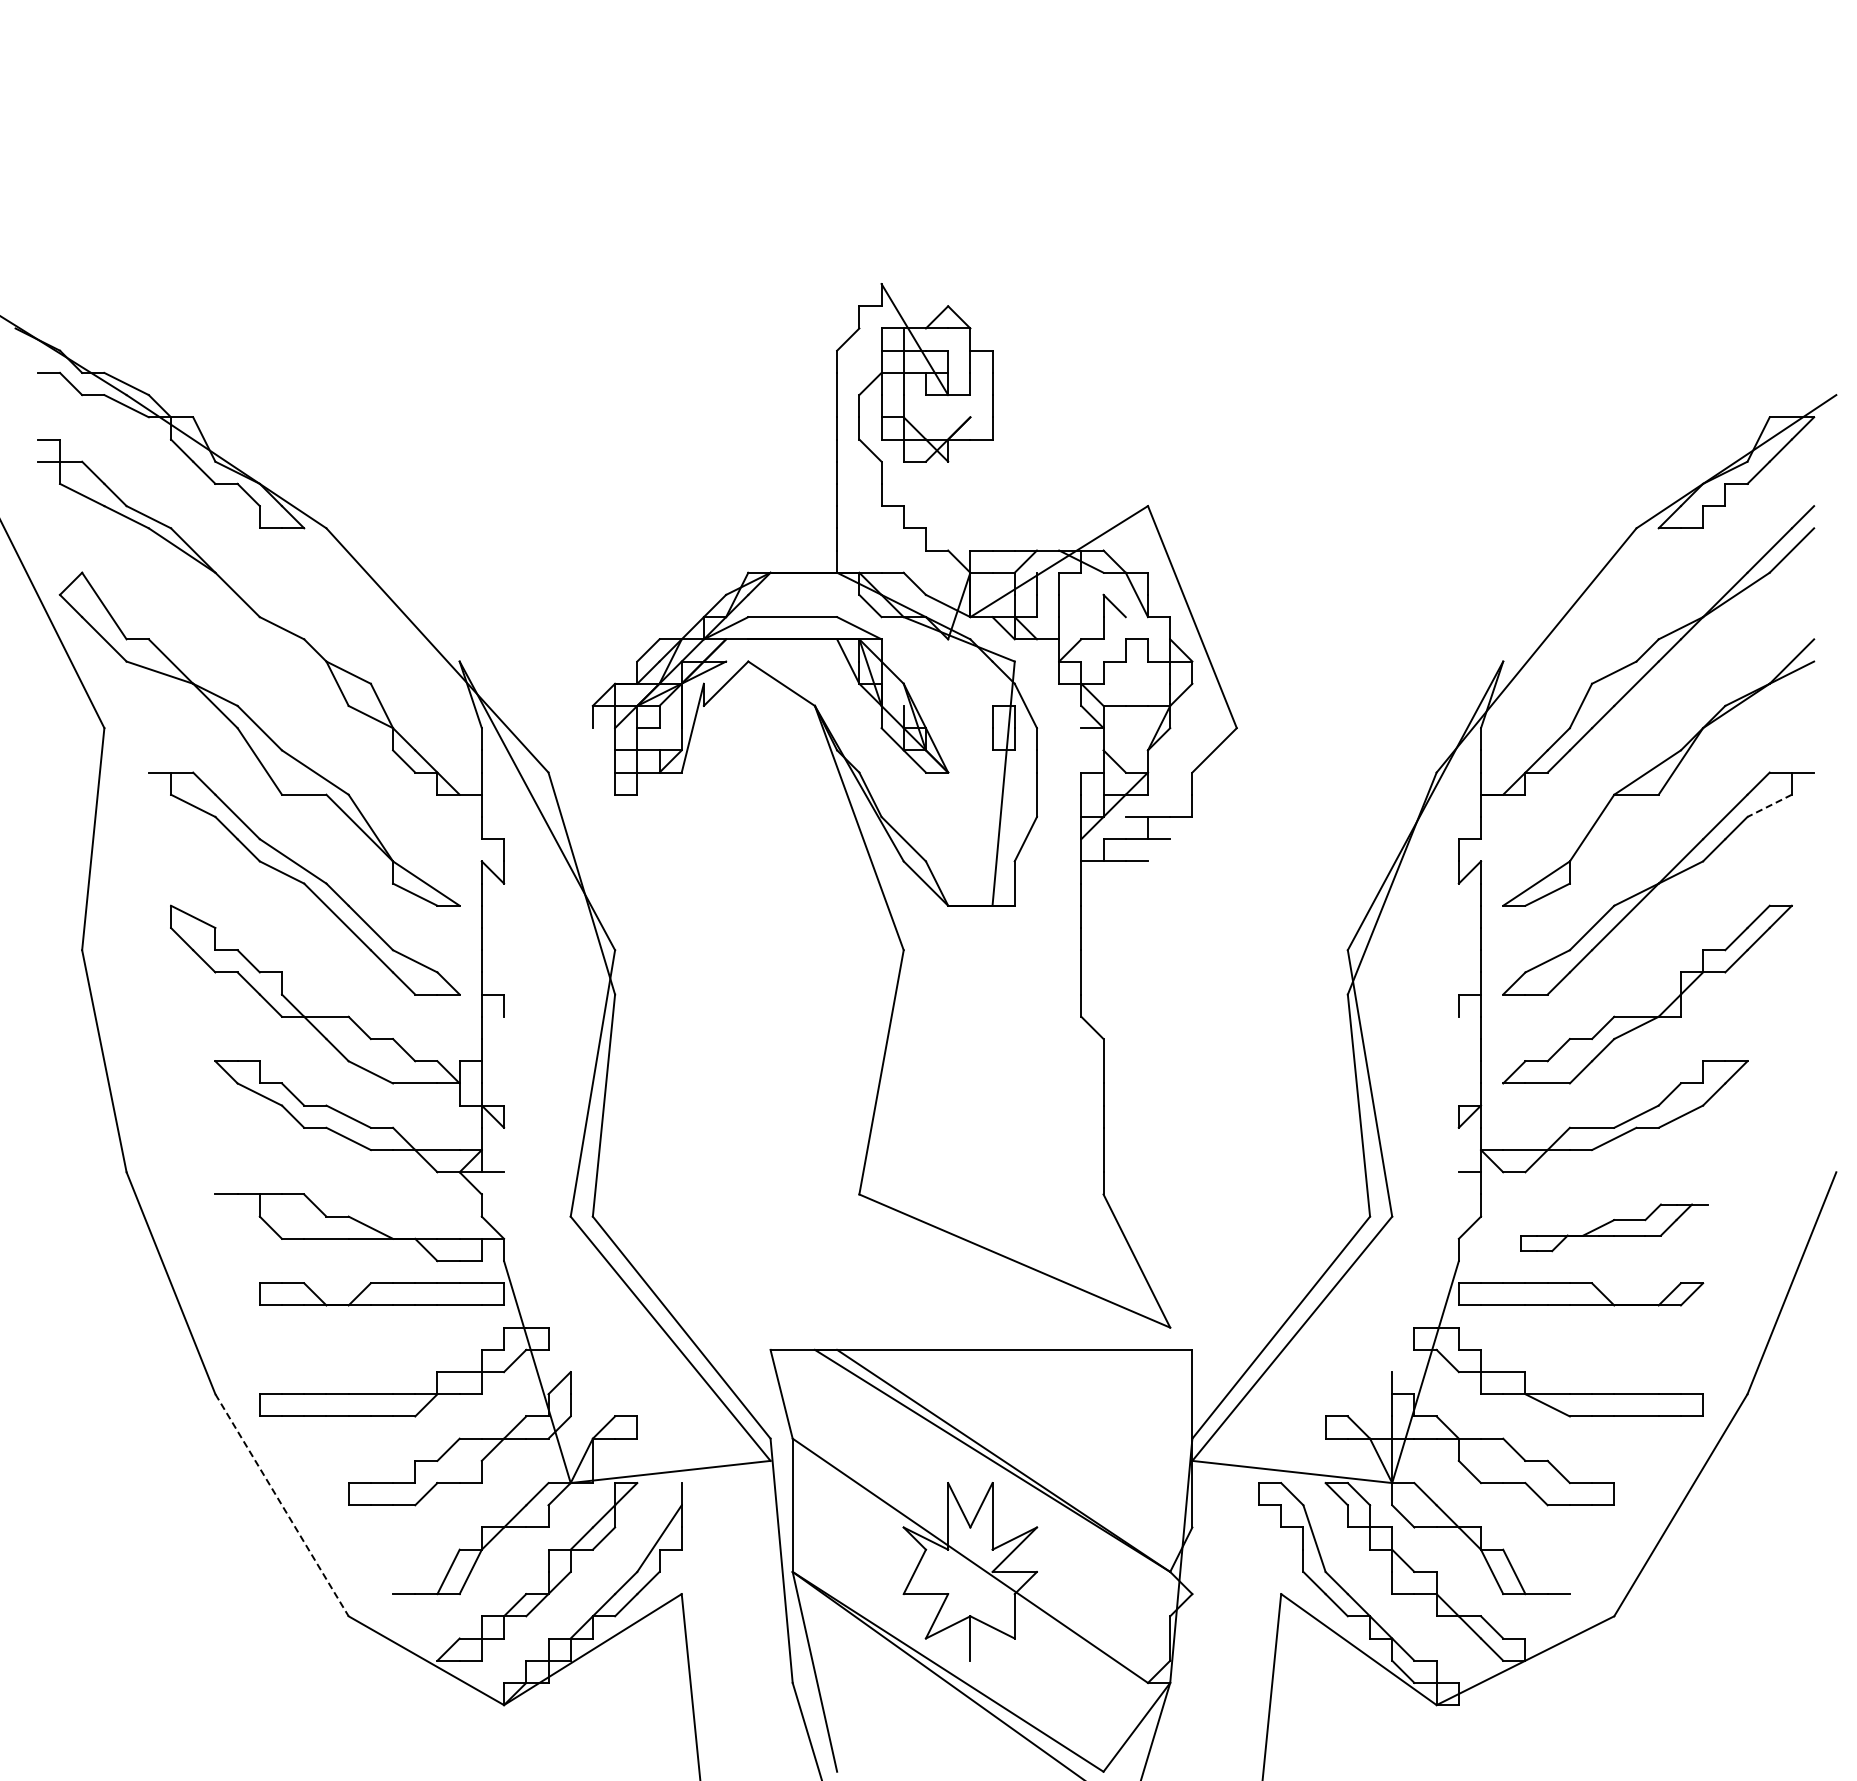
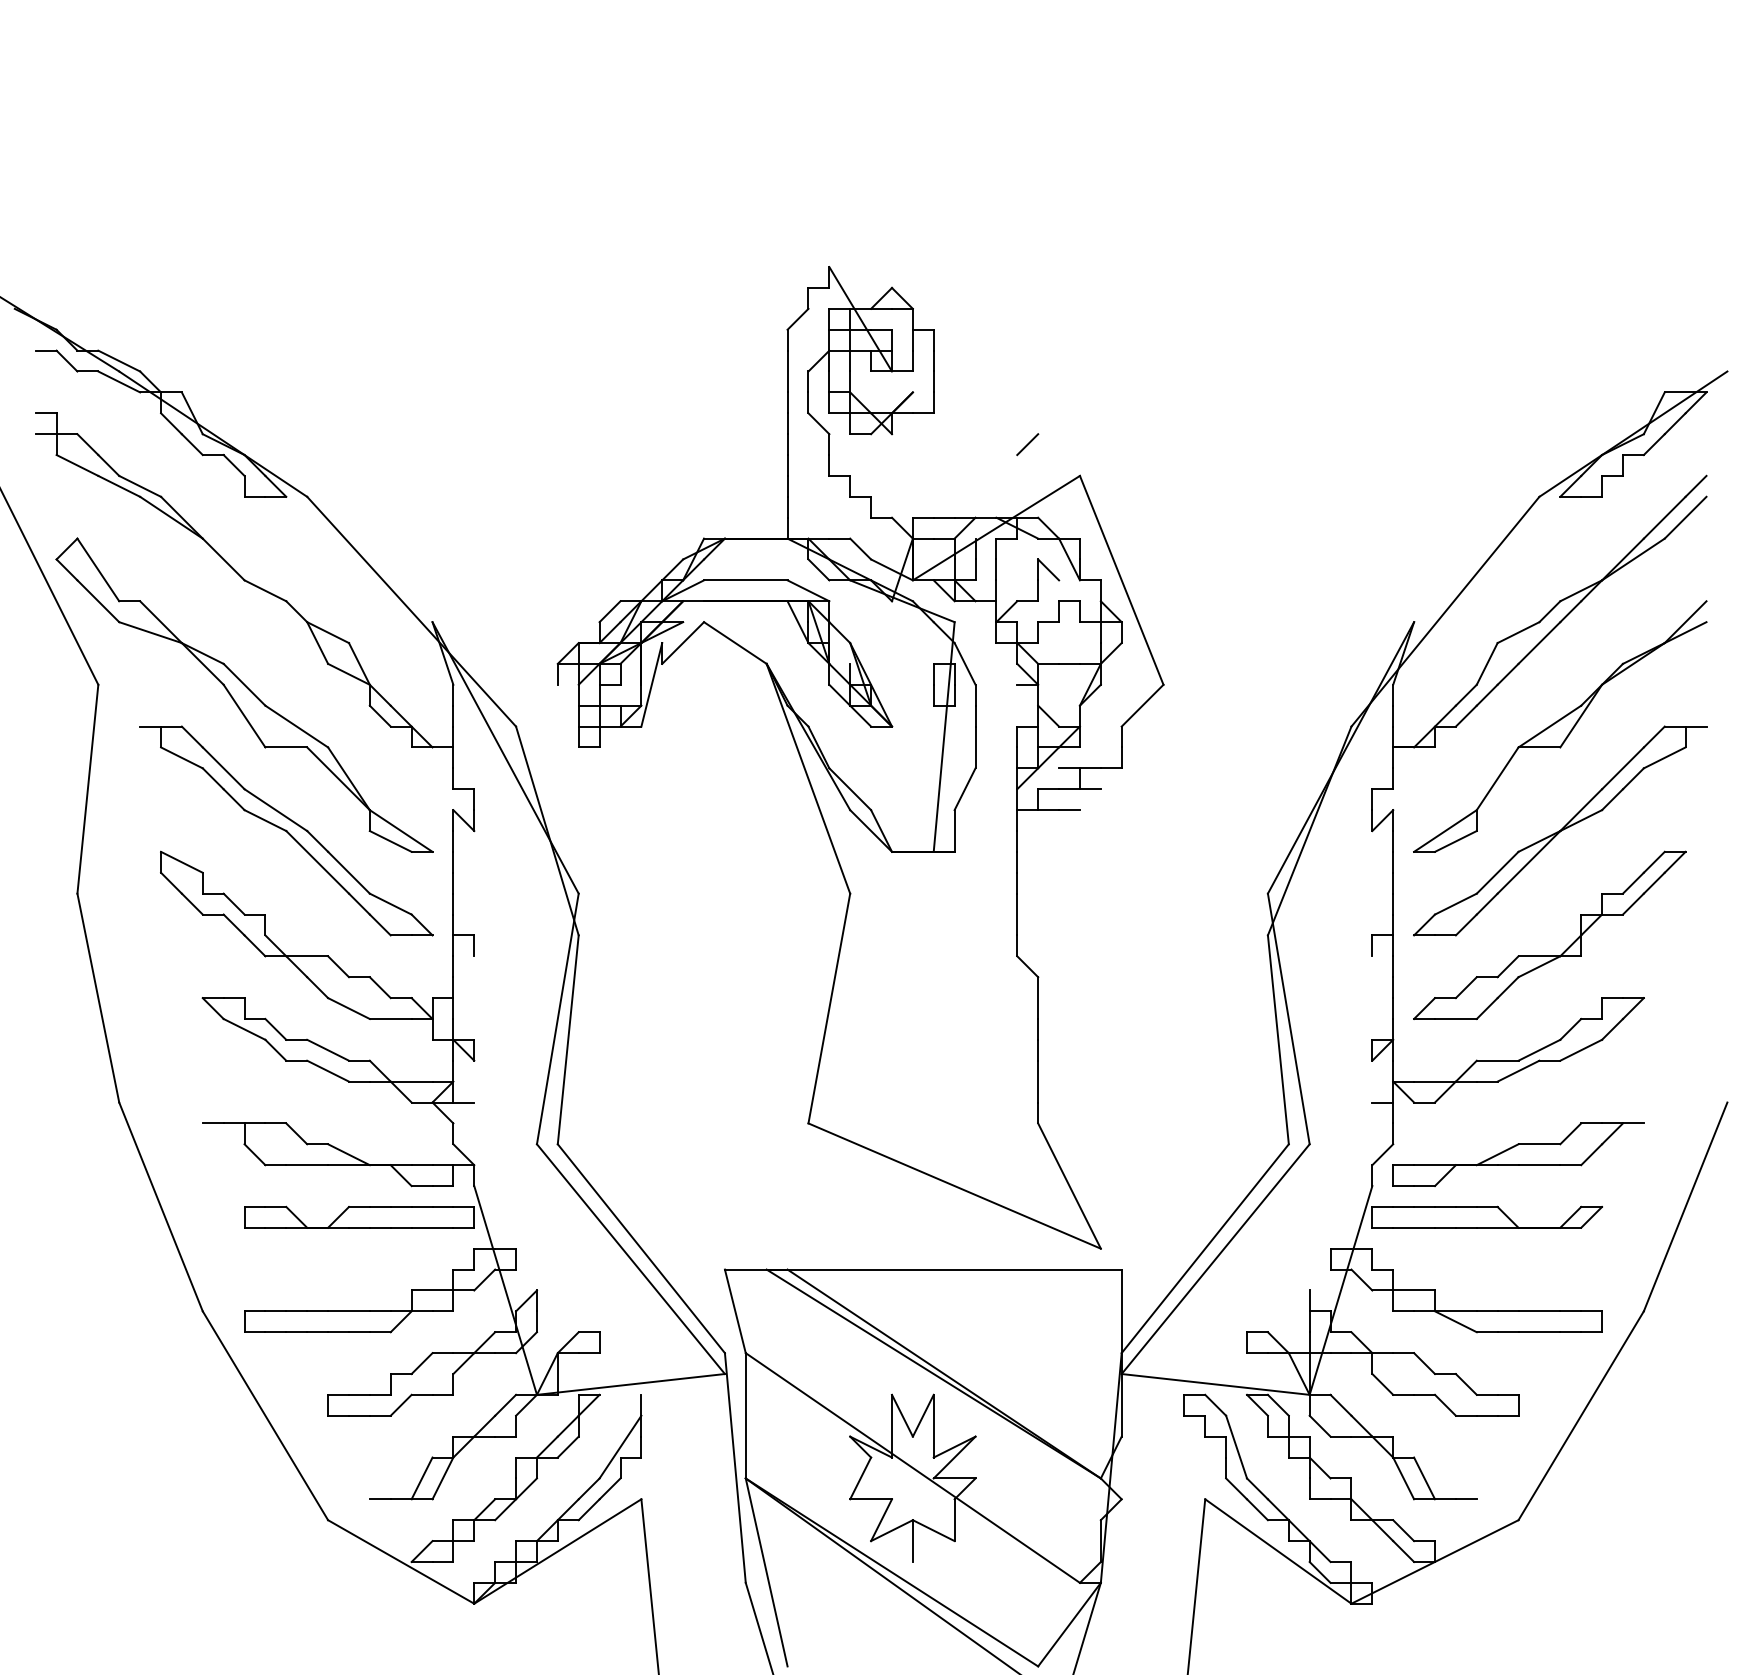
line: (1092, 472) -> (1027, 444), added
line: (1769, 805) -> (1664, 757), dashed -> solid
part: (1614, 1227) -> (1518, 1154), size x1.43
line: (282, 1505) -> (265, 1415), dashed -> solid

